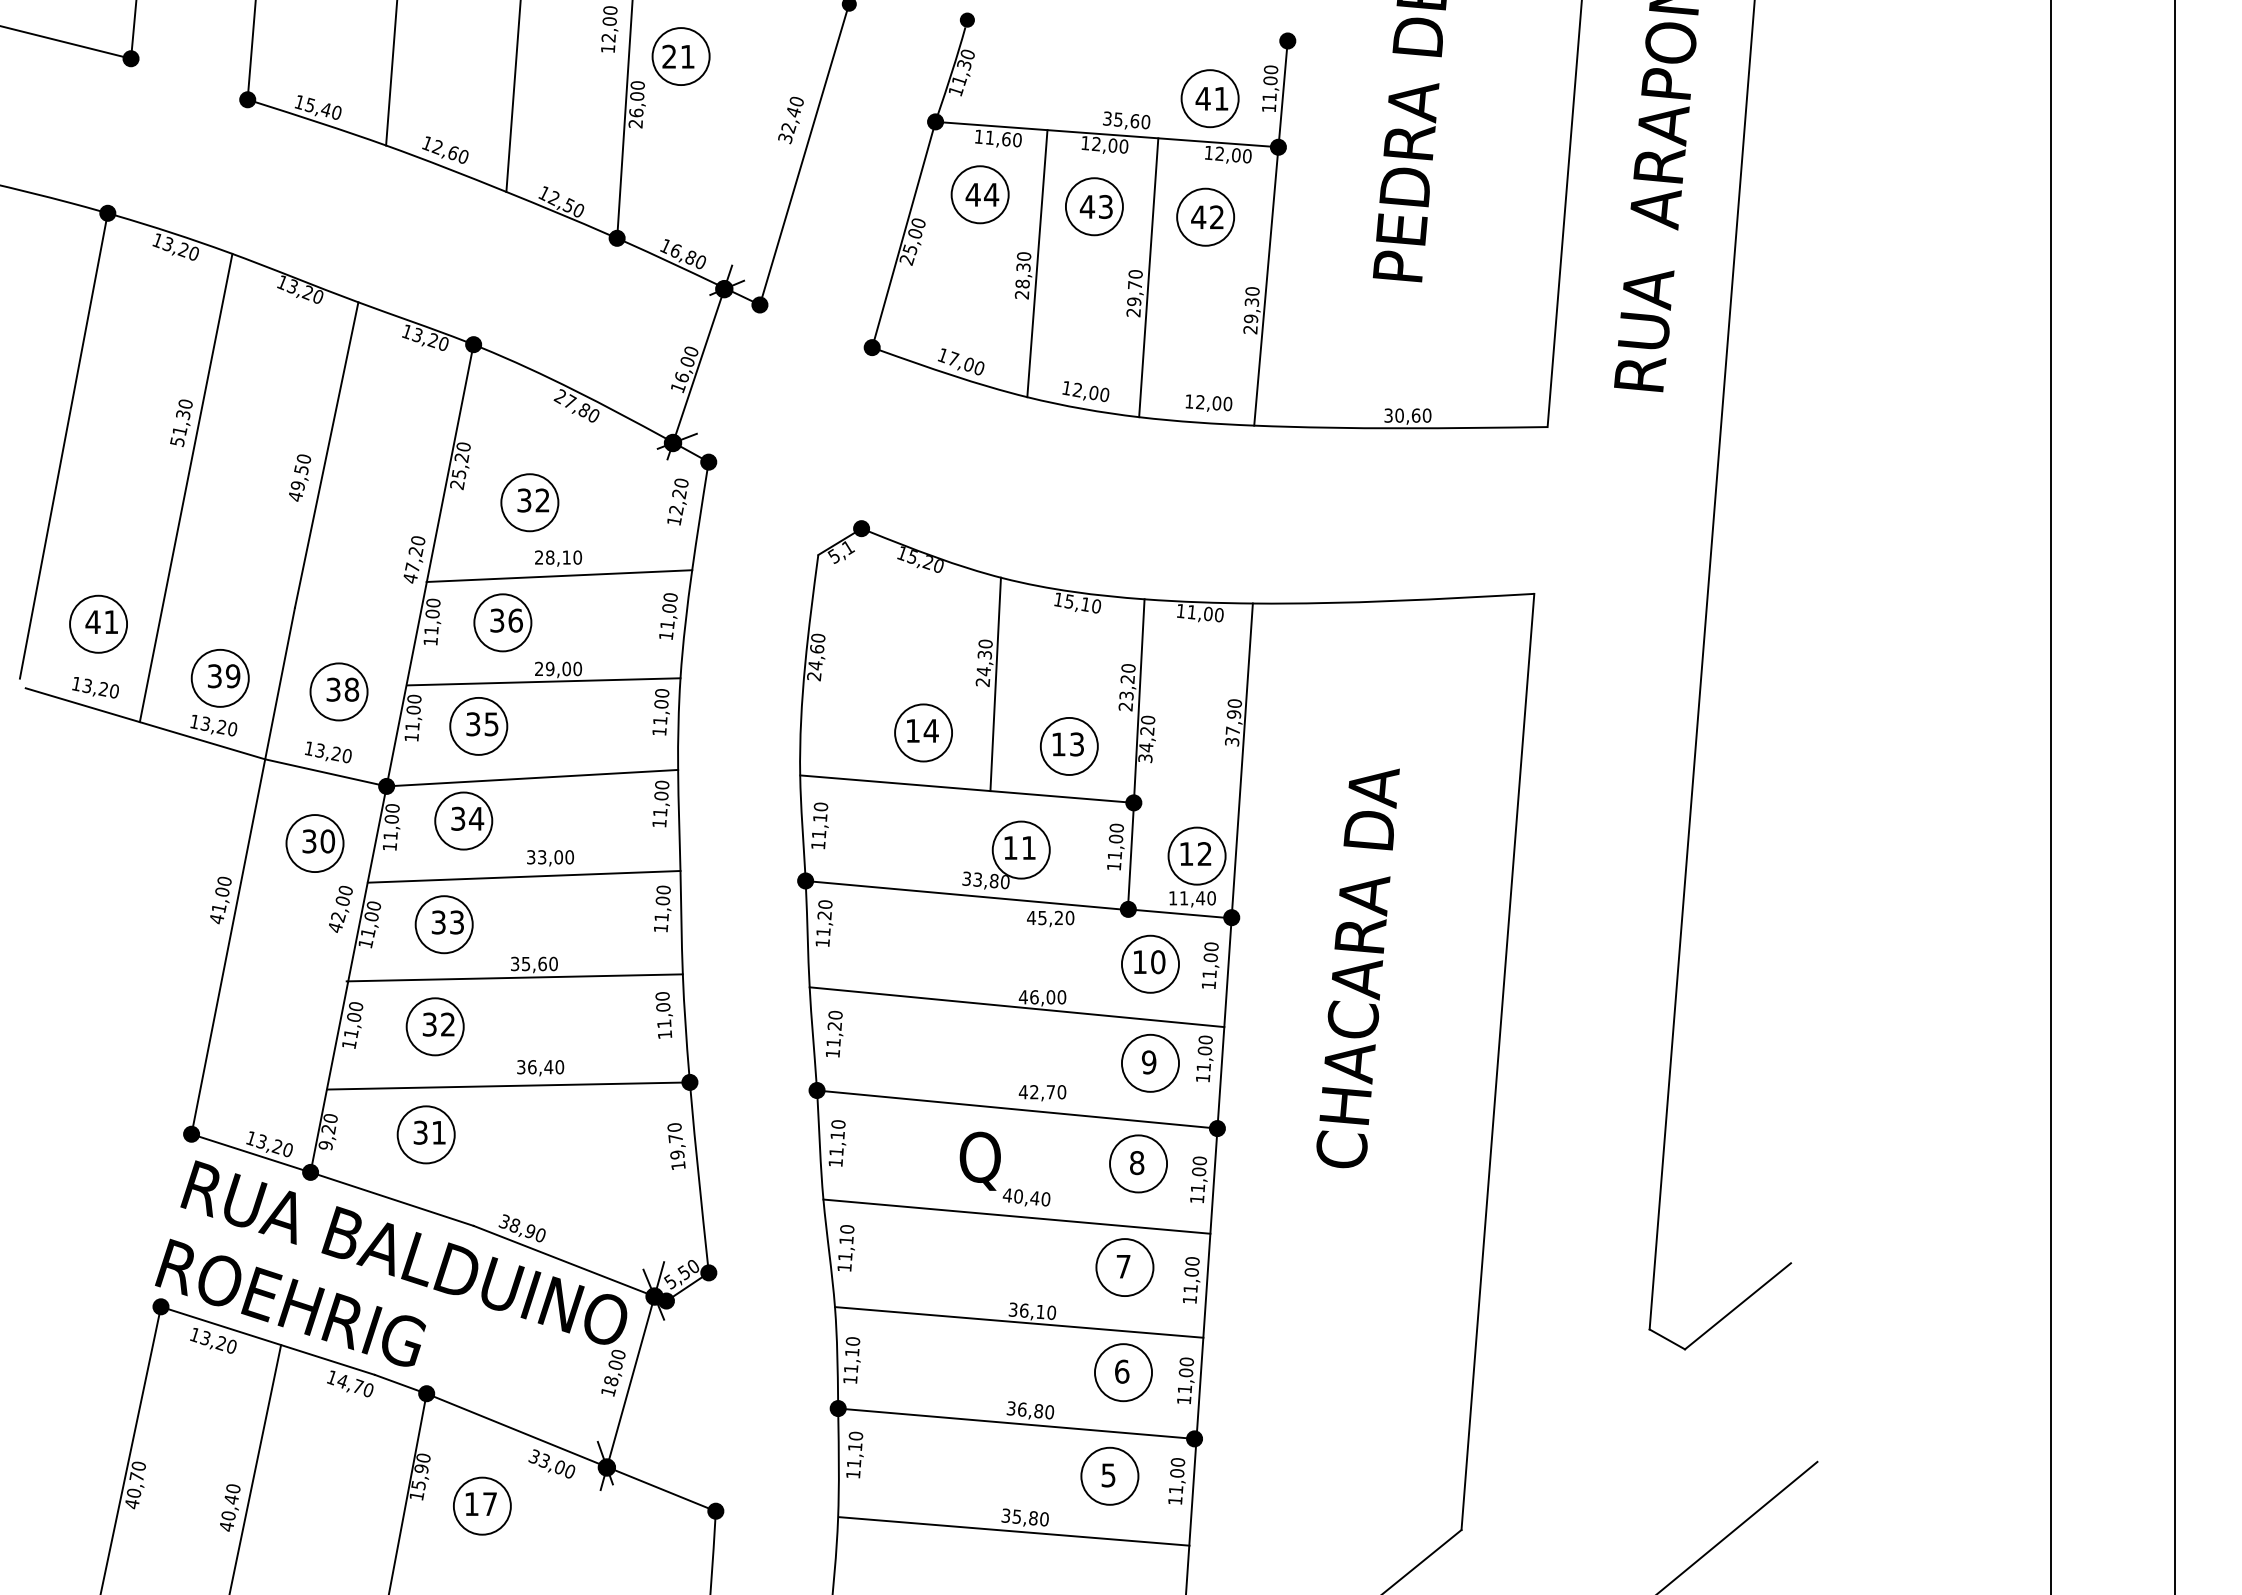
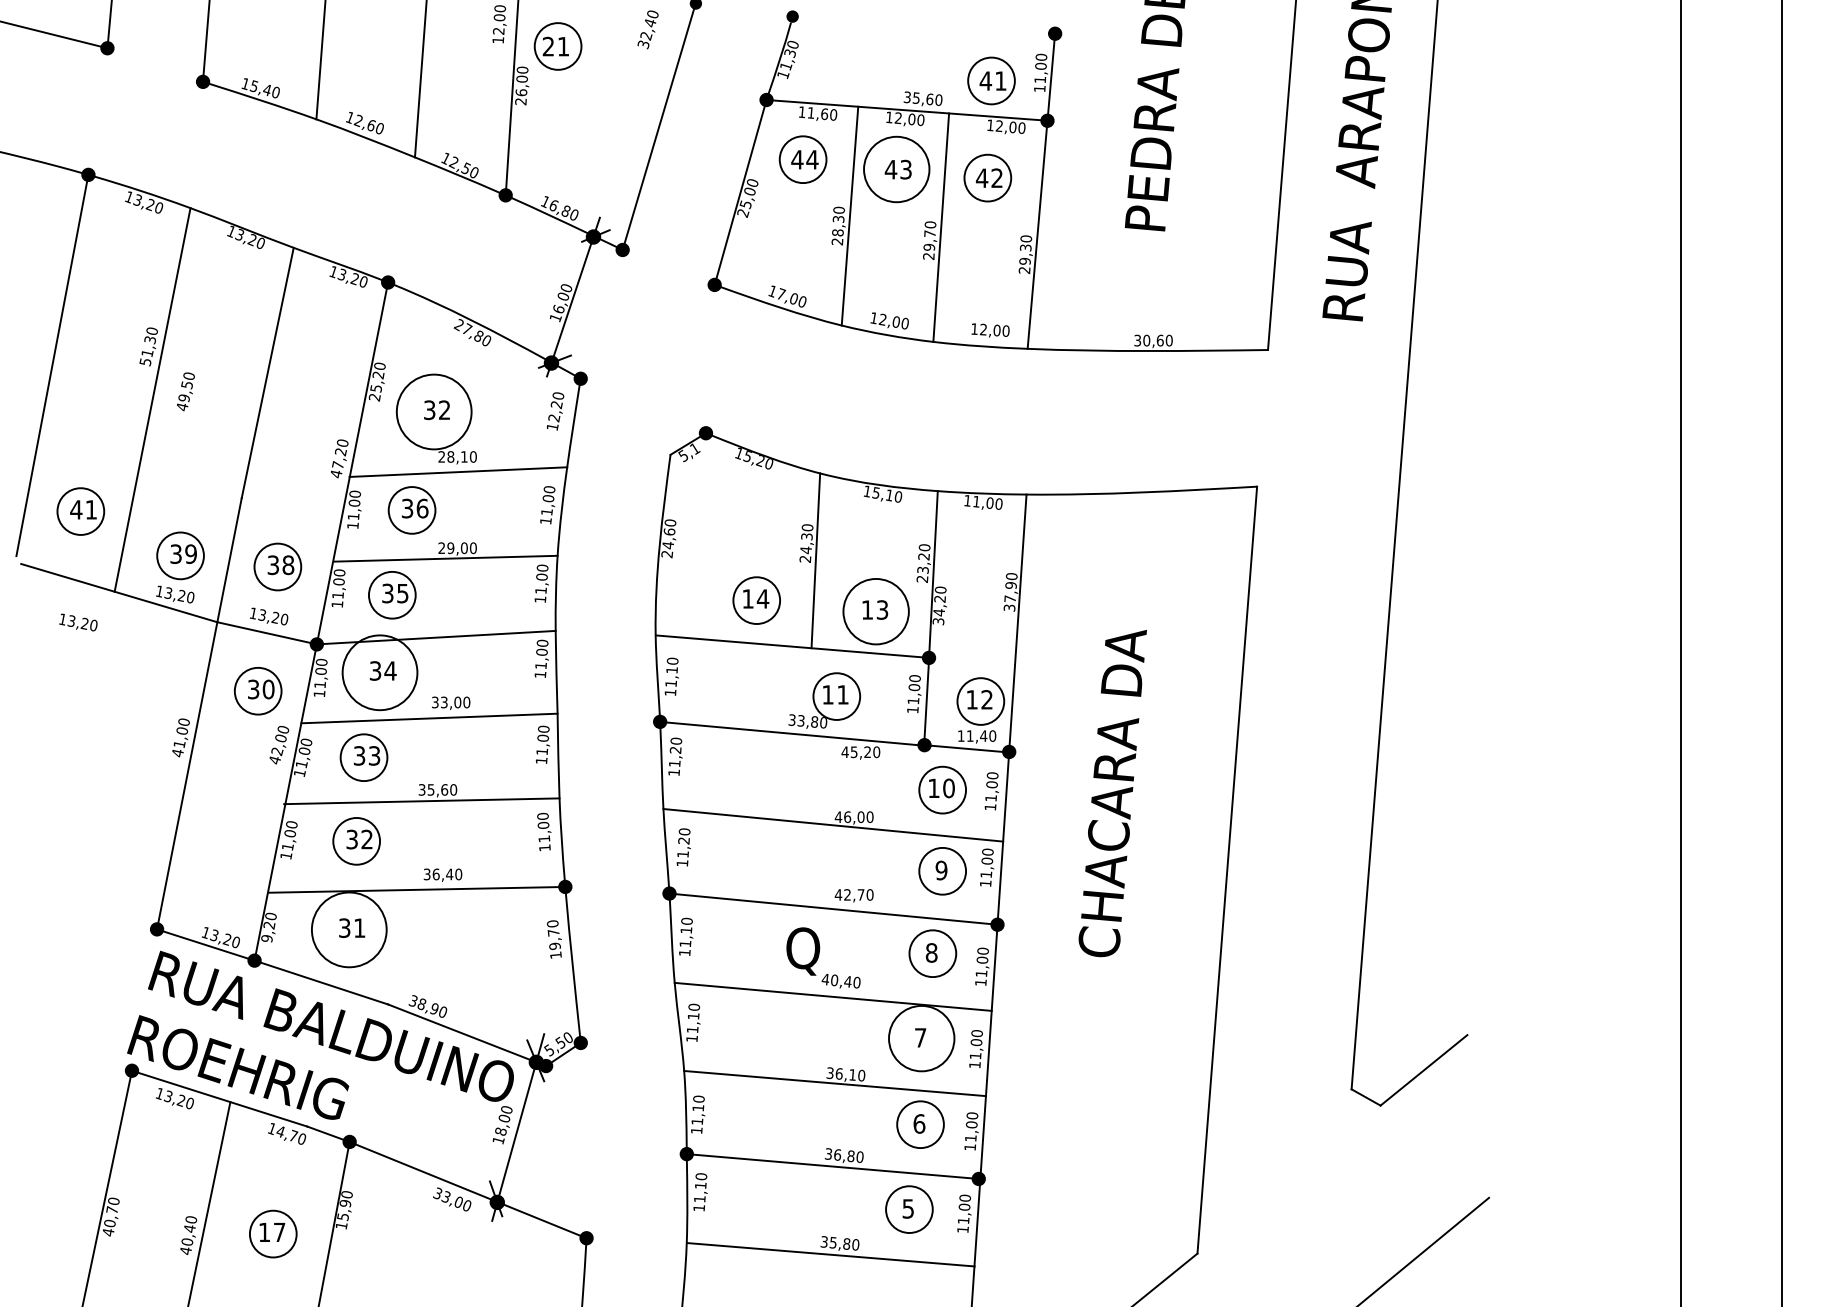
text: (790, 120) -> (647, 29), moved
circle: (1094, 206) -> (896, 169), size x1.4
text: (299, 477) -> (185, 391), moved
circle: (529, 502) -> (433, 411), size x1.6
text: (95, 687) -> (78, 622), moved
circle: (1068, 746) -> (875, 611), size x1.4
circle: (463, 820) -> (379, 672), size x1.6
circle: (425, 1134) -> (348, 929), size x1.6
circle: (1124, 1267) -> (921, 1038), size x1.4
part: (482, 1505) -> (273, 1233), moved

